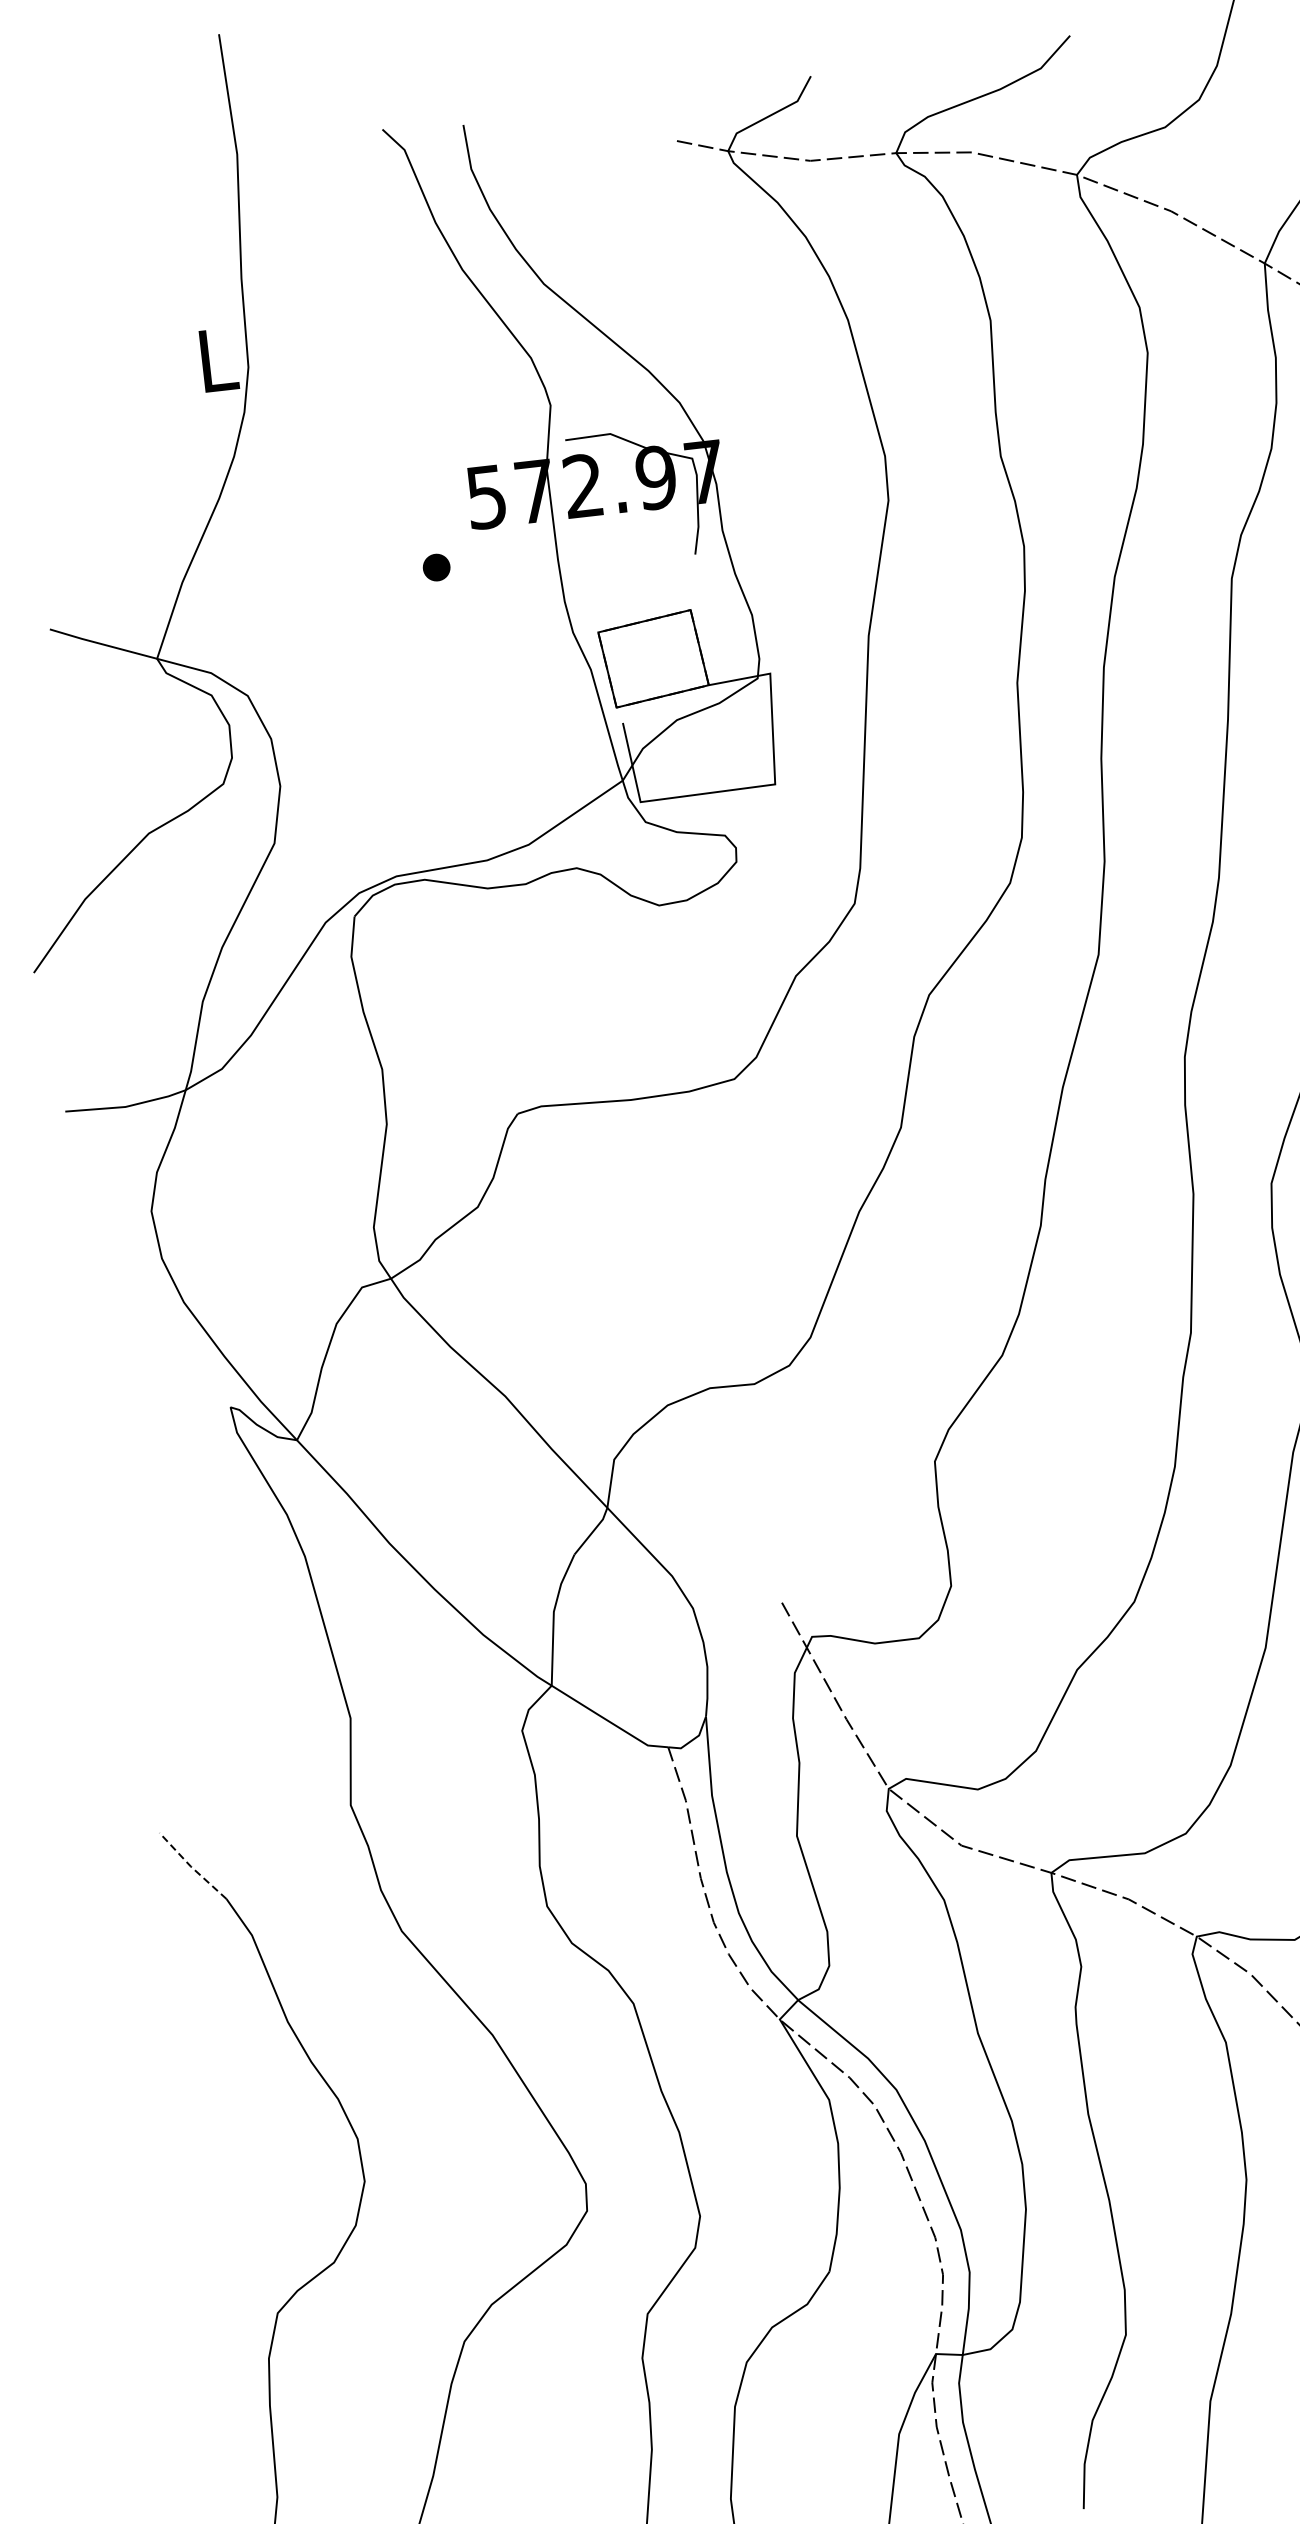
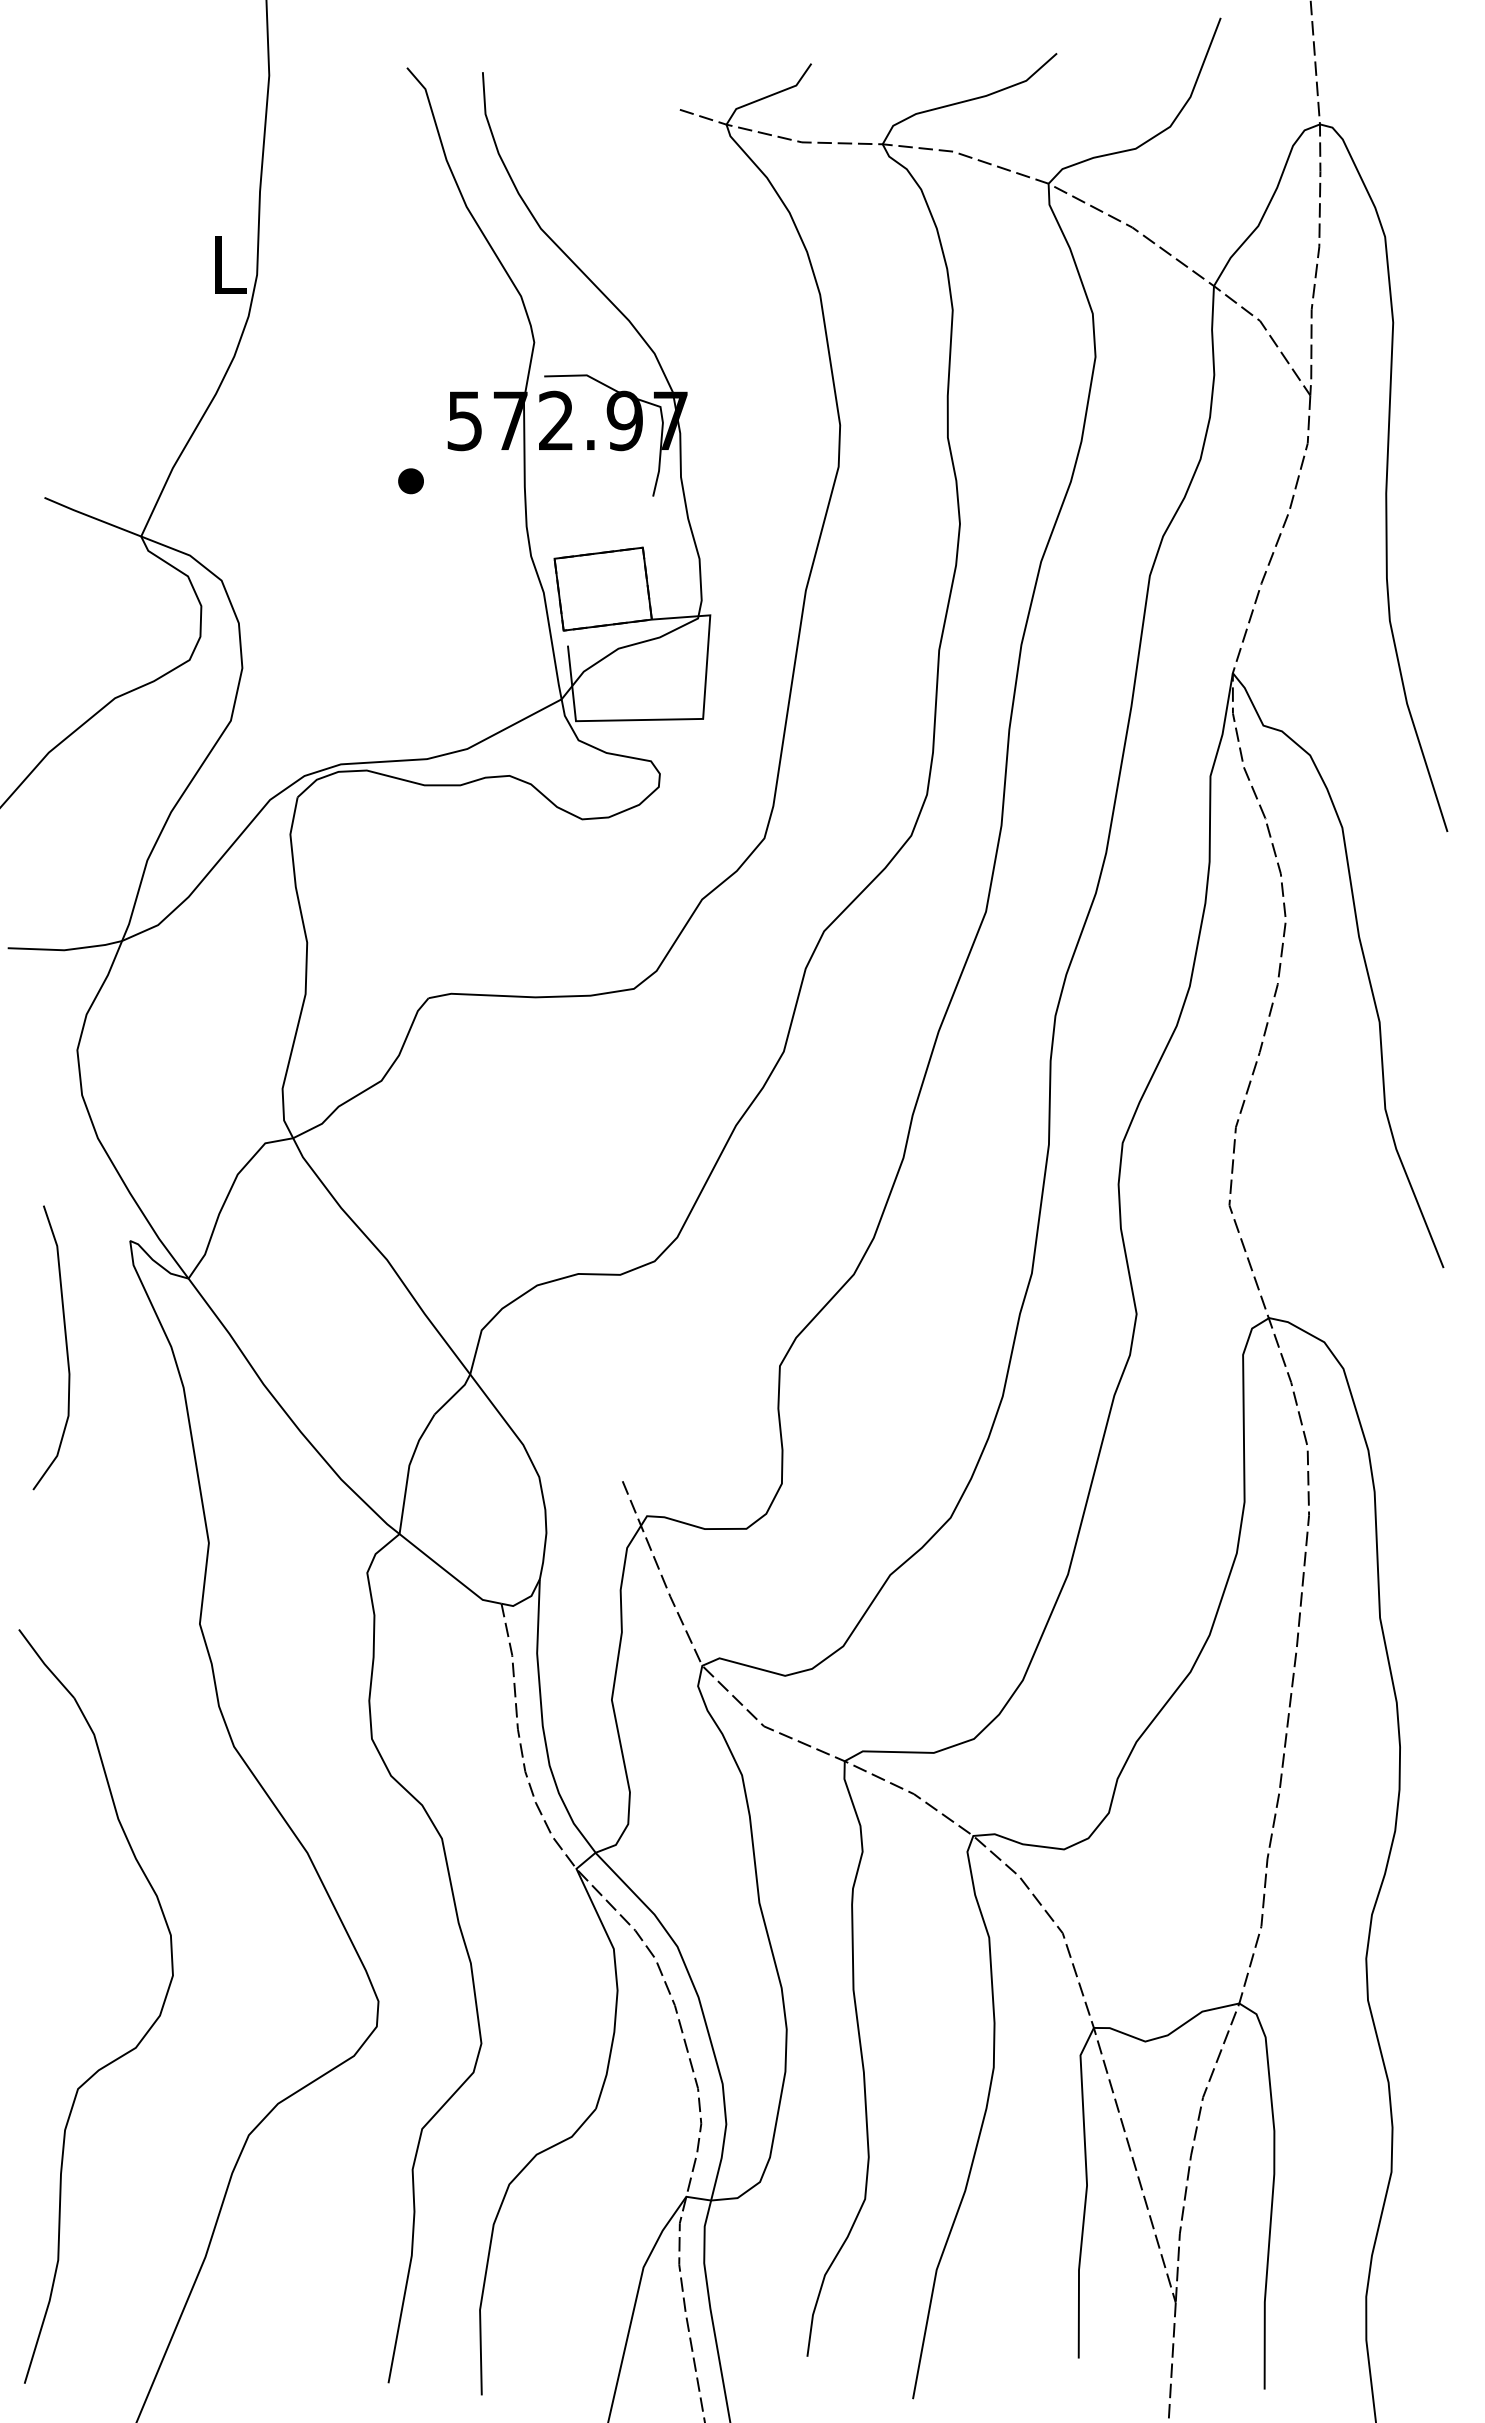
curve: (174, 1527) -> (65, 1346), added
line: (190, 1866) -> (44, 1664), dashed -> solid

